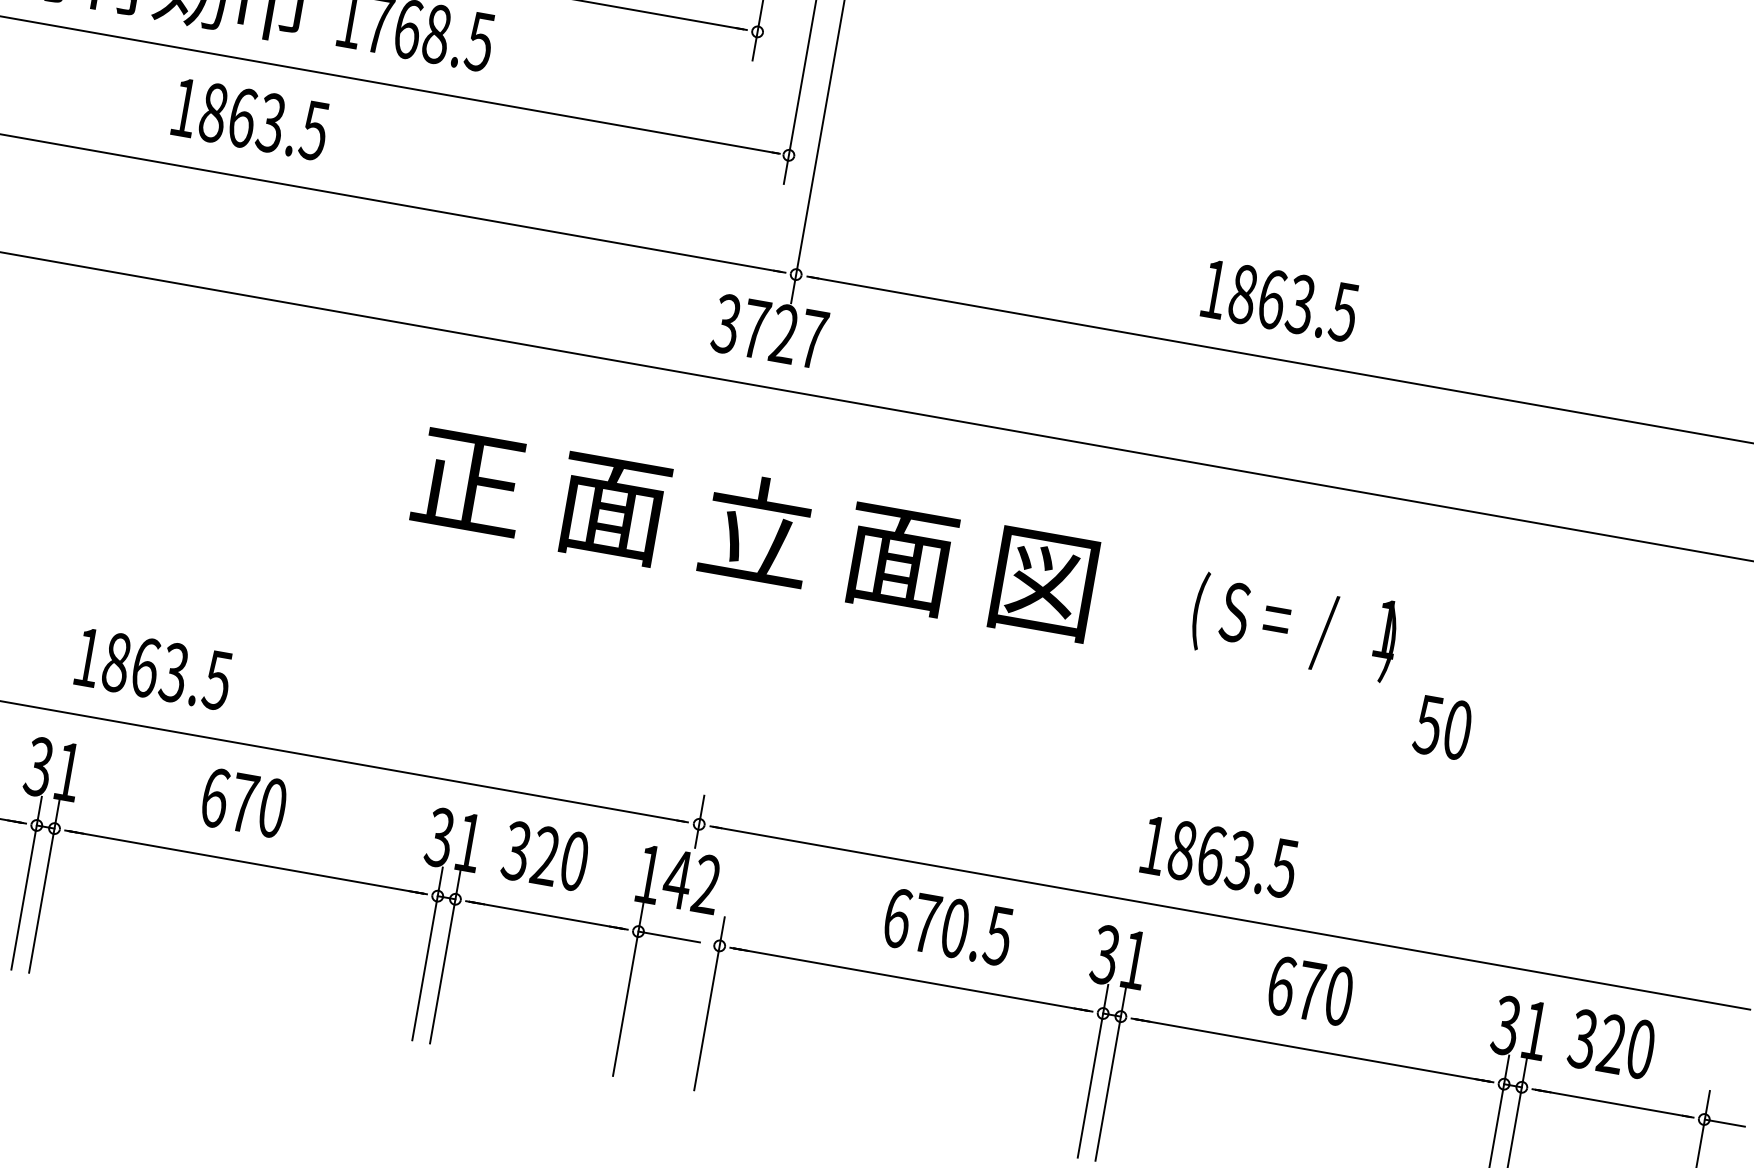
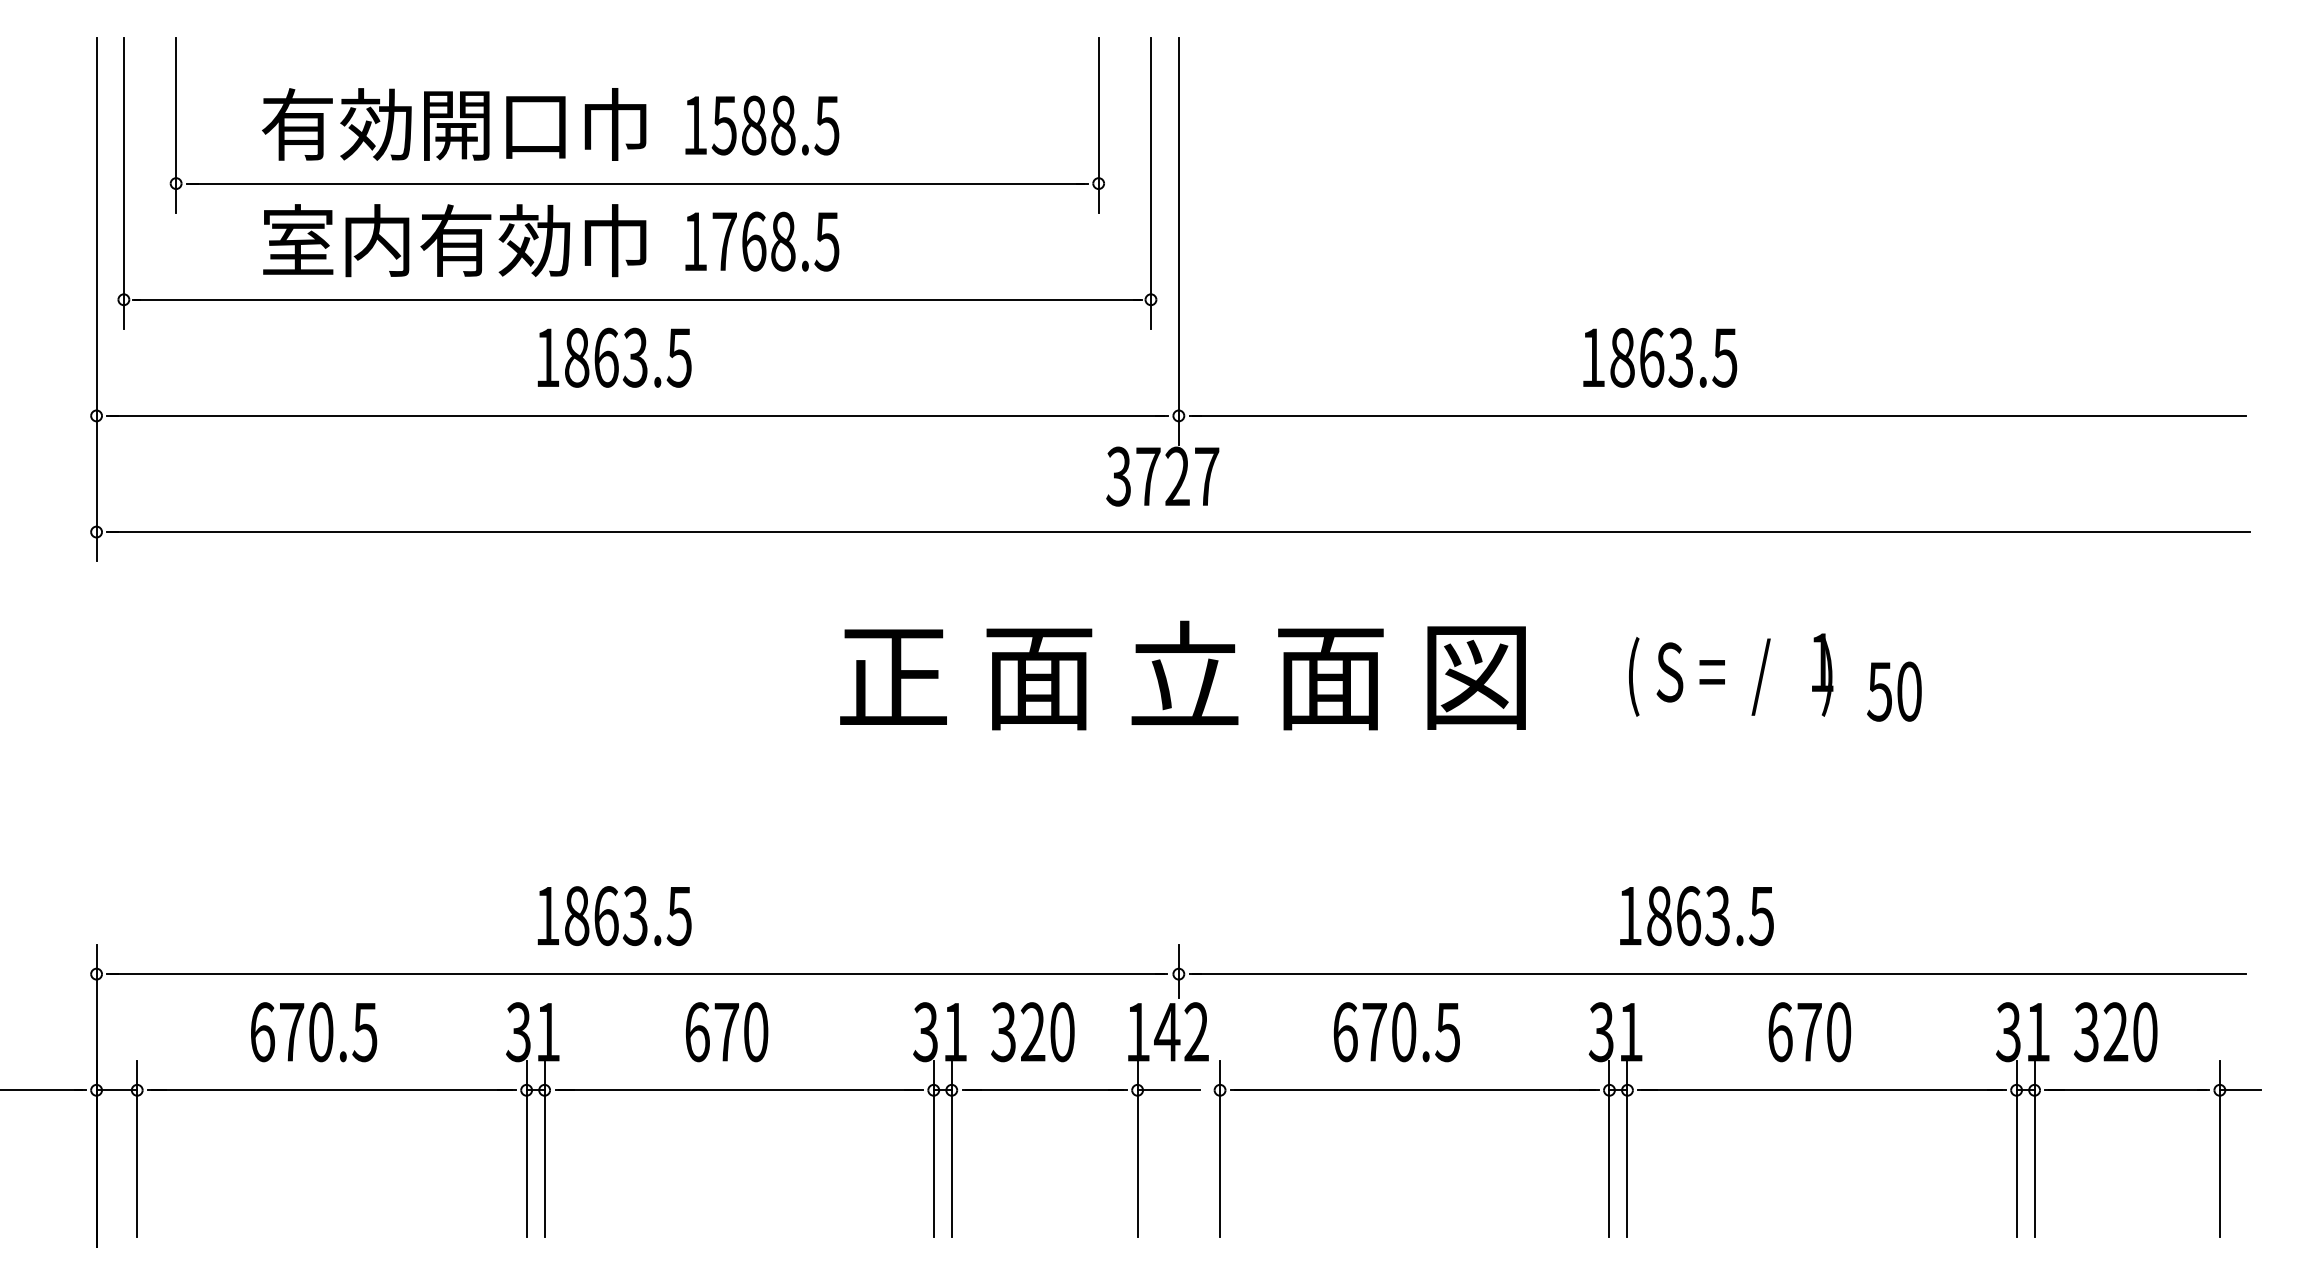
text: (1443, 727) -> (1894, 691), moved
text: (947, 927) -> (1396, 1032), moved

